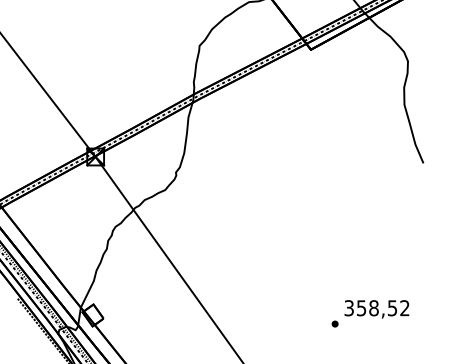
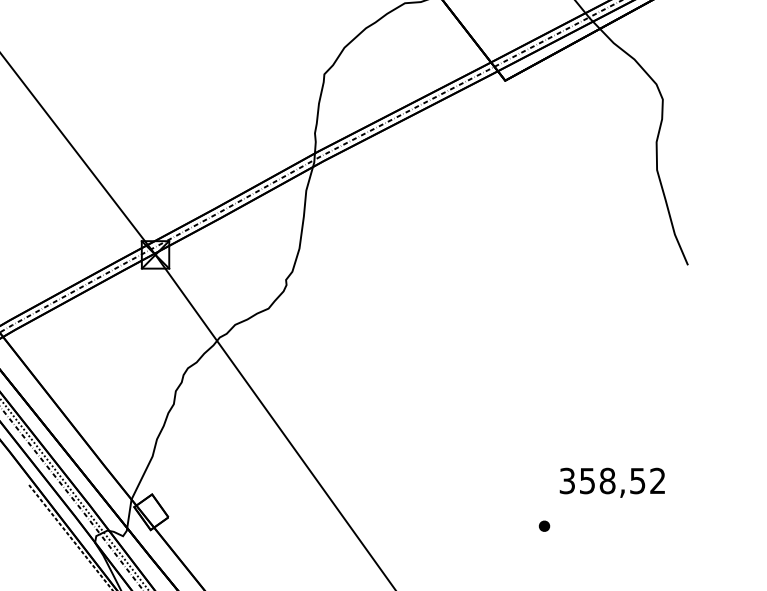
text: (376, 309) -> (611, 483), moved

